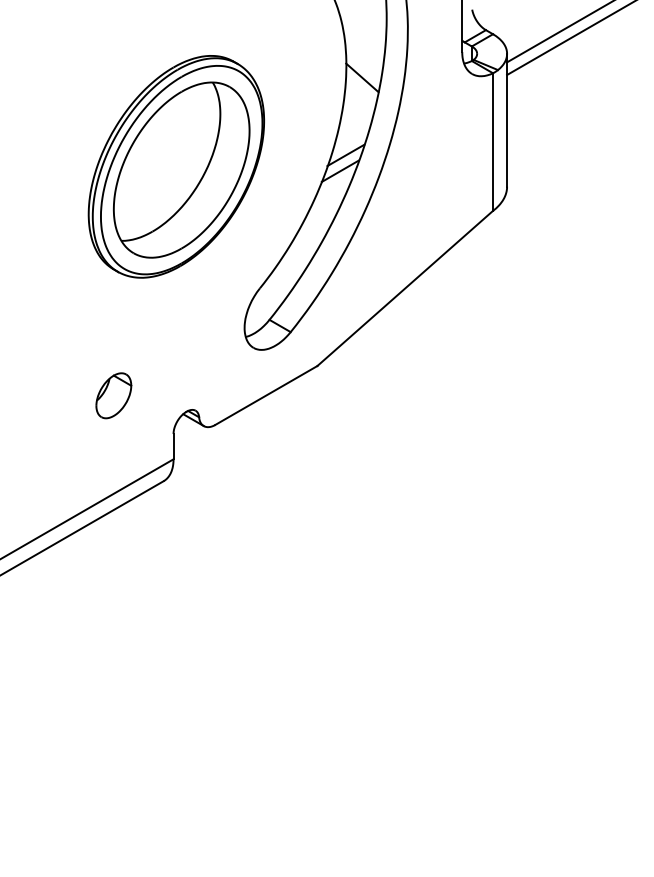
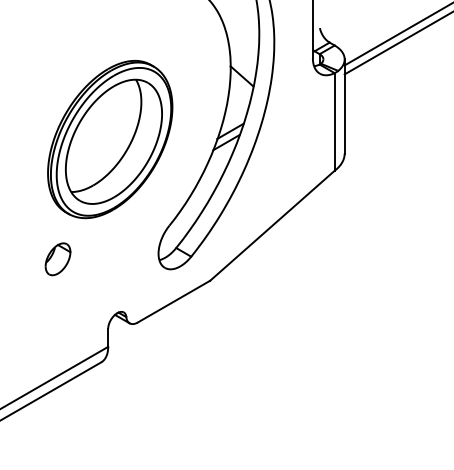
part: (113, 395) -> (57, 259), moved

